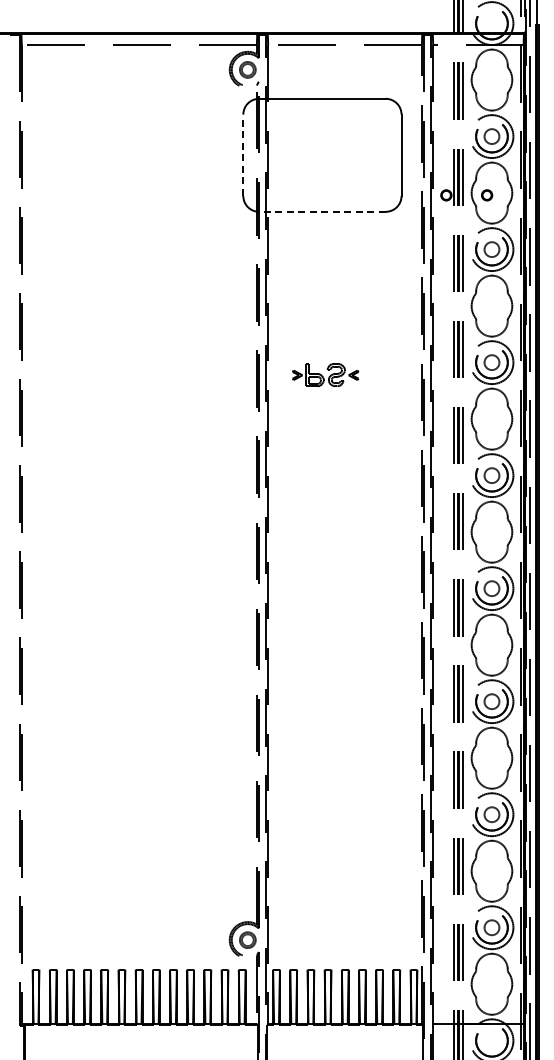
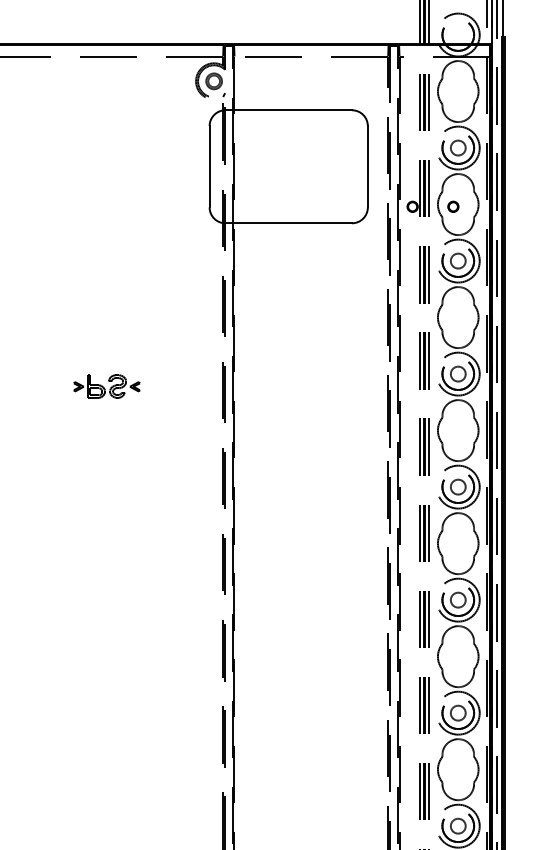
line: (243, 155) -> (209, 166), dashed -> solid
line: (321, 211) -> (287, 222), dashed -> solid
part: (325, 375) -> (106, 386), moved

